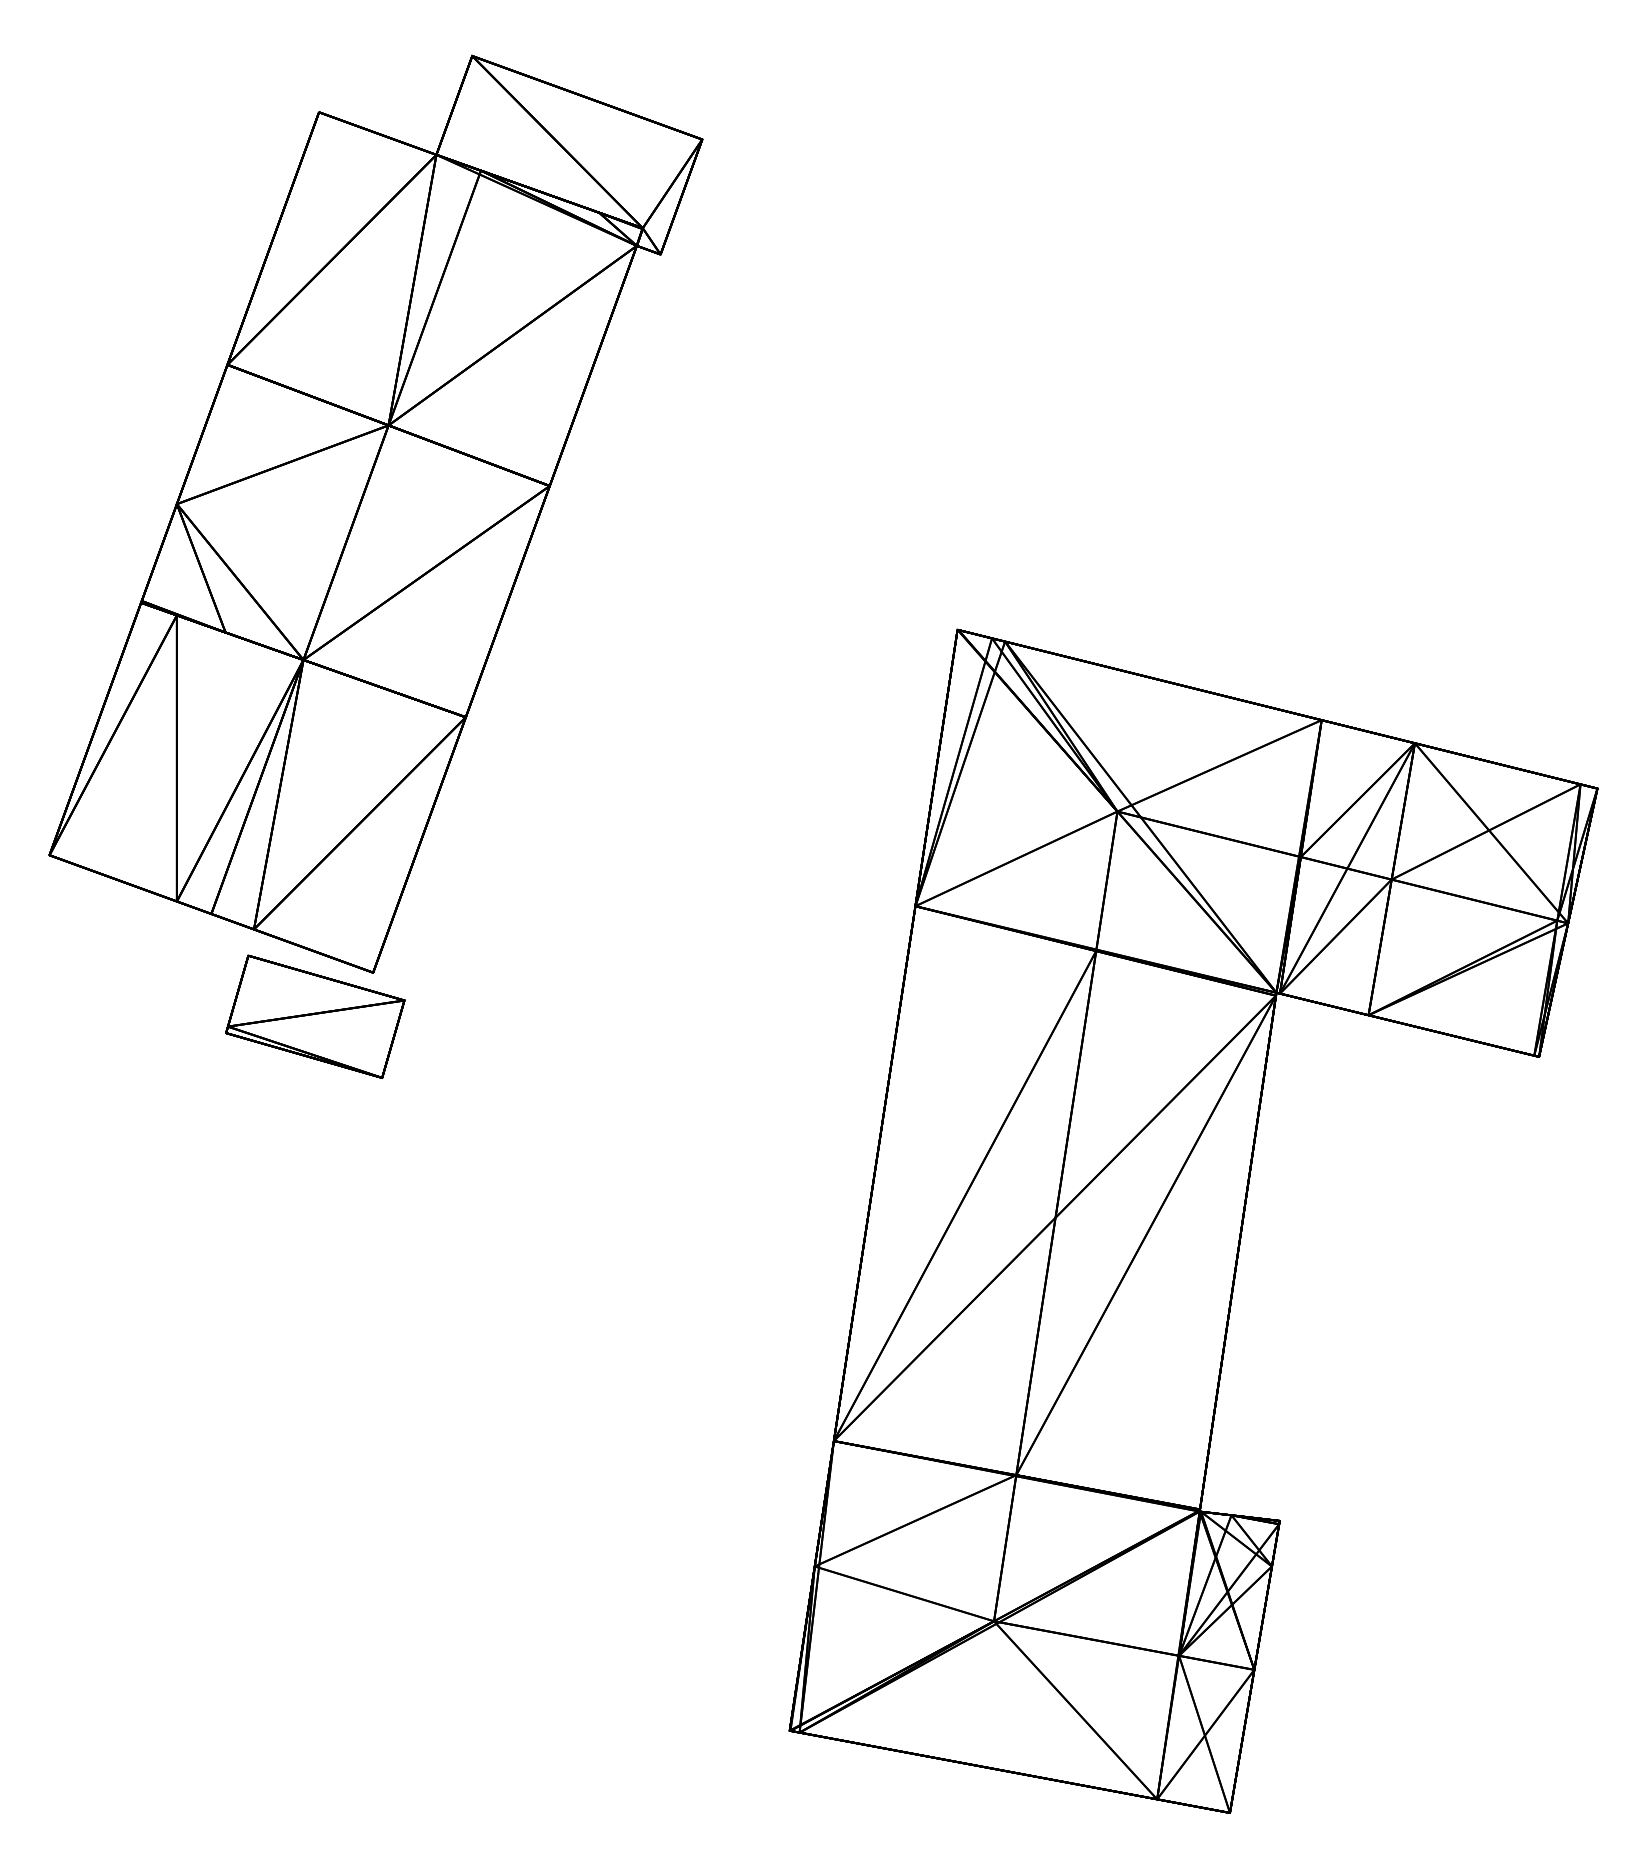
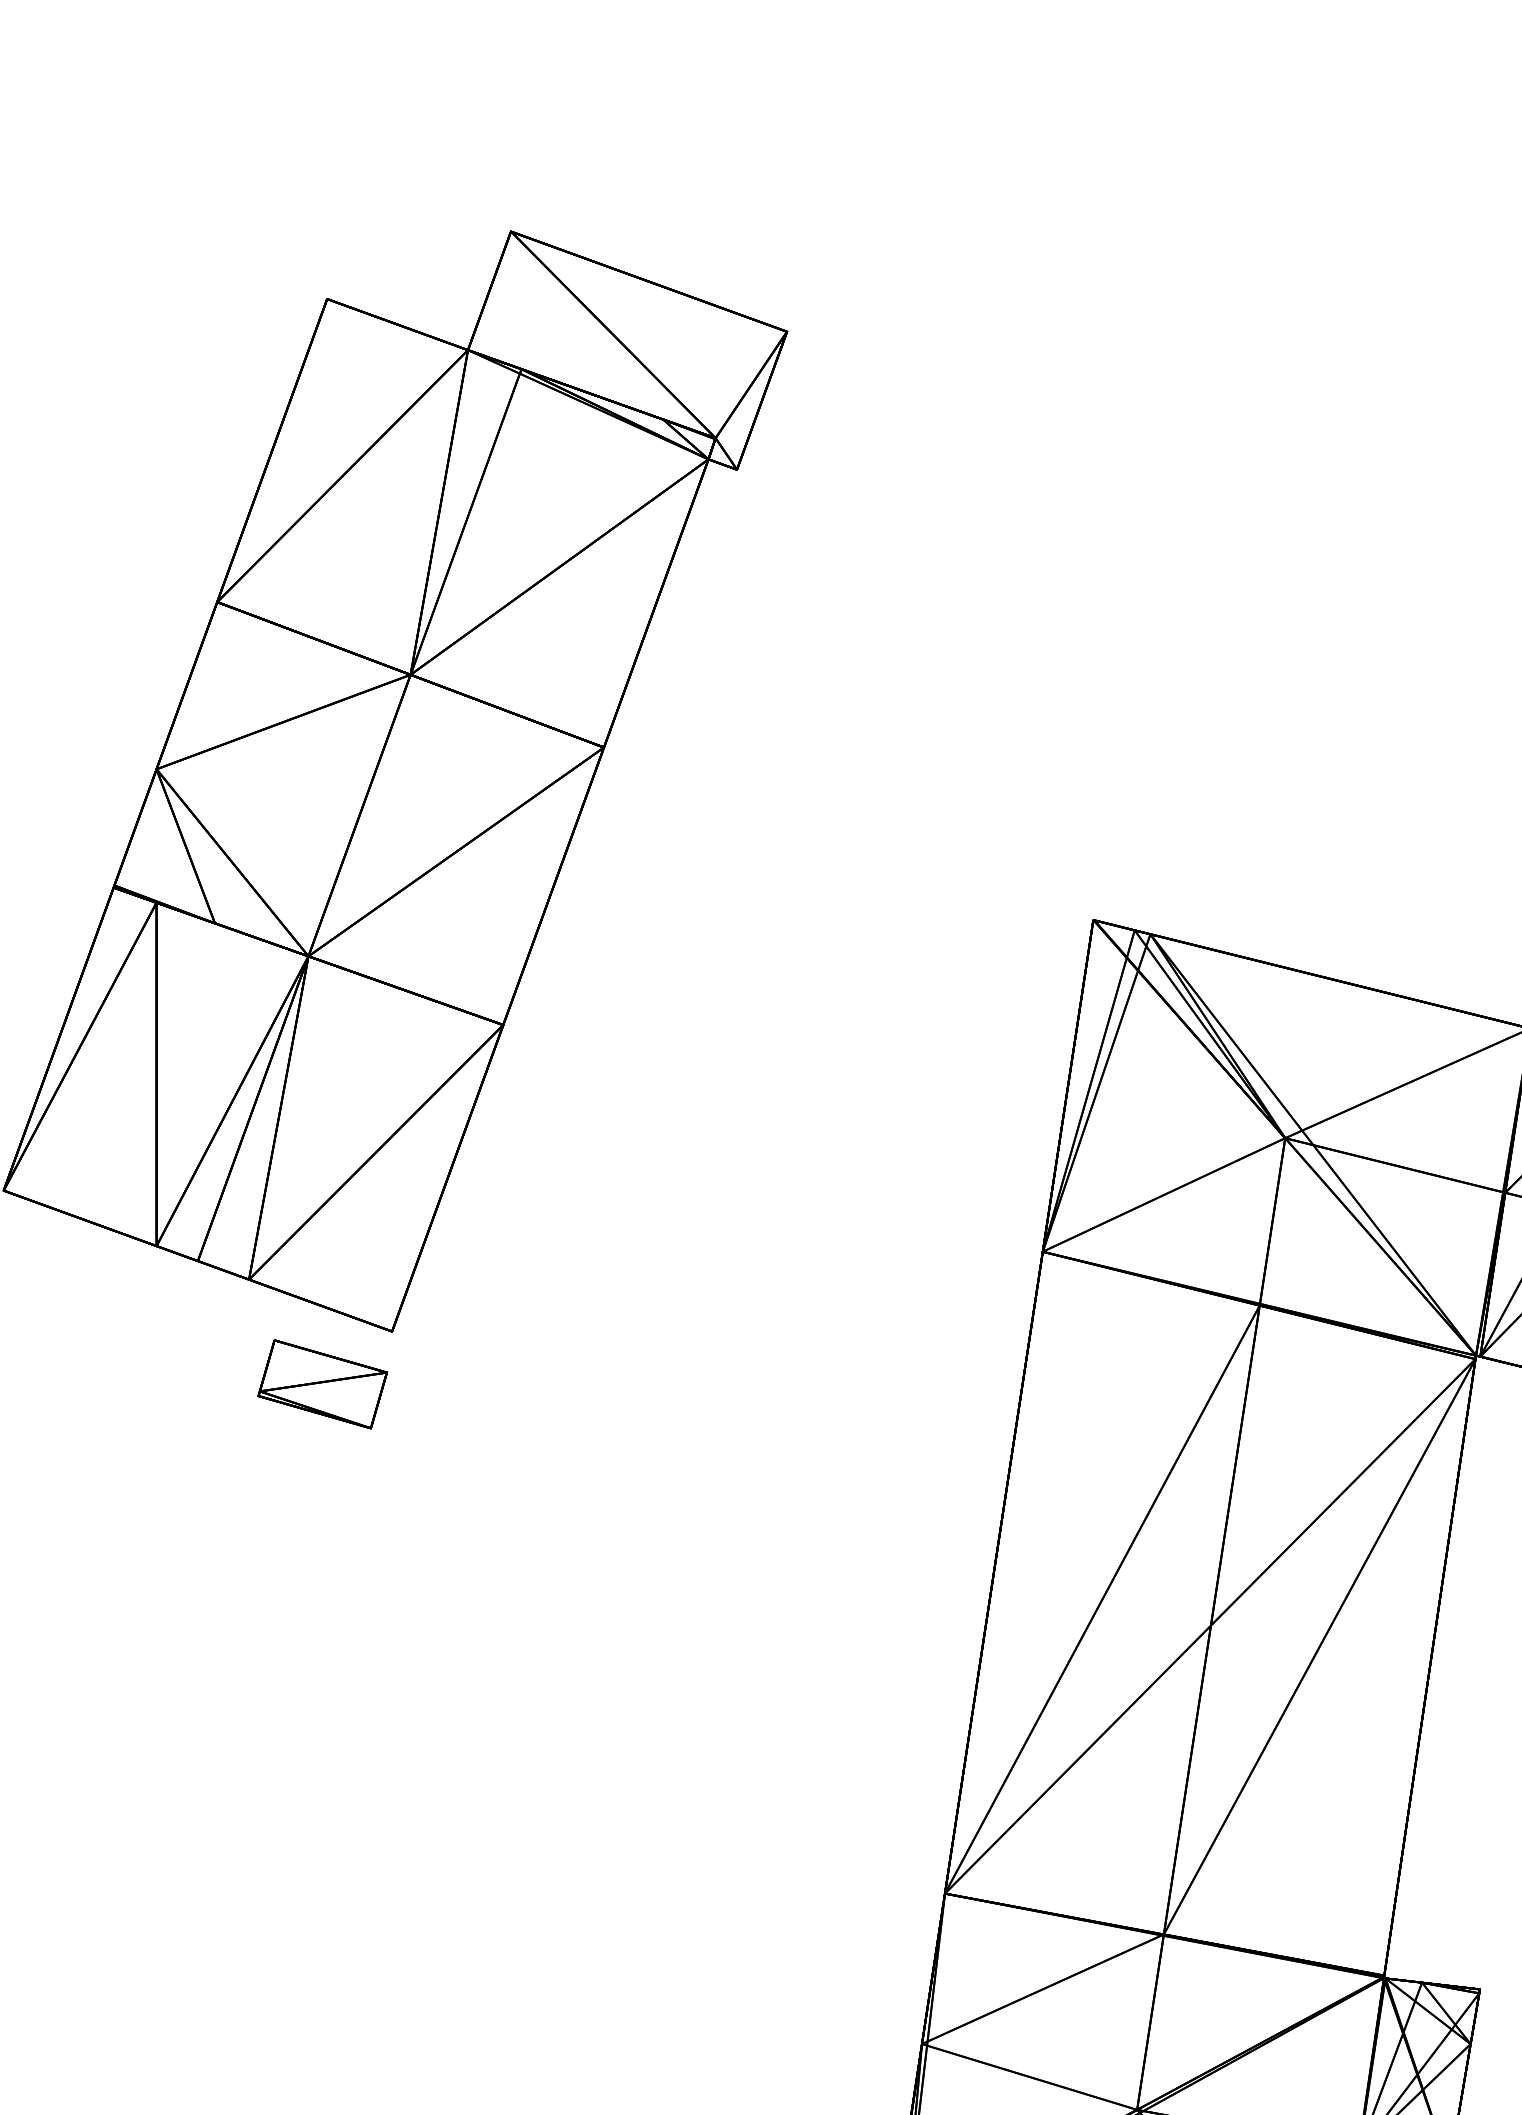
part: (315, 1016) -> (322, 1384), size x0.6

